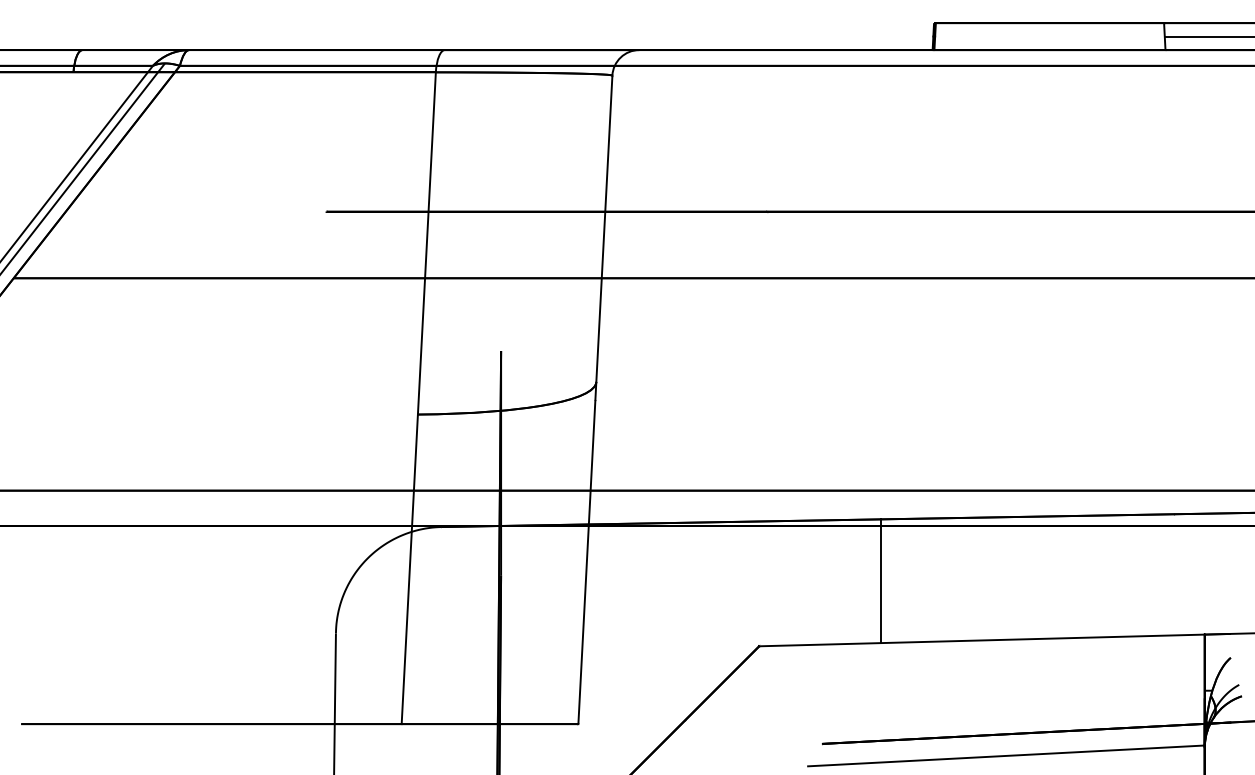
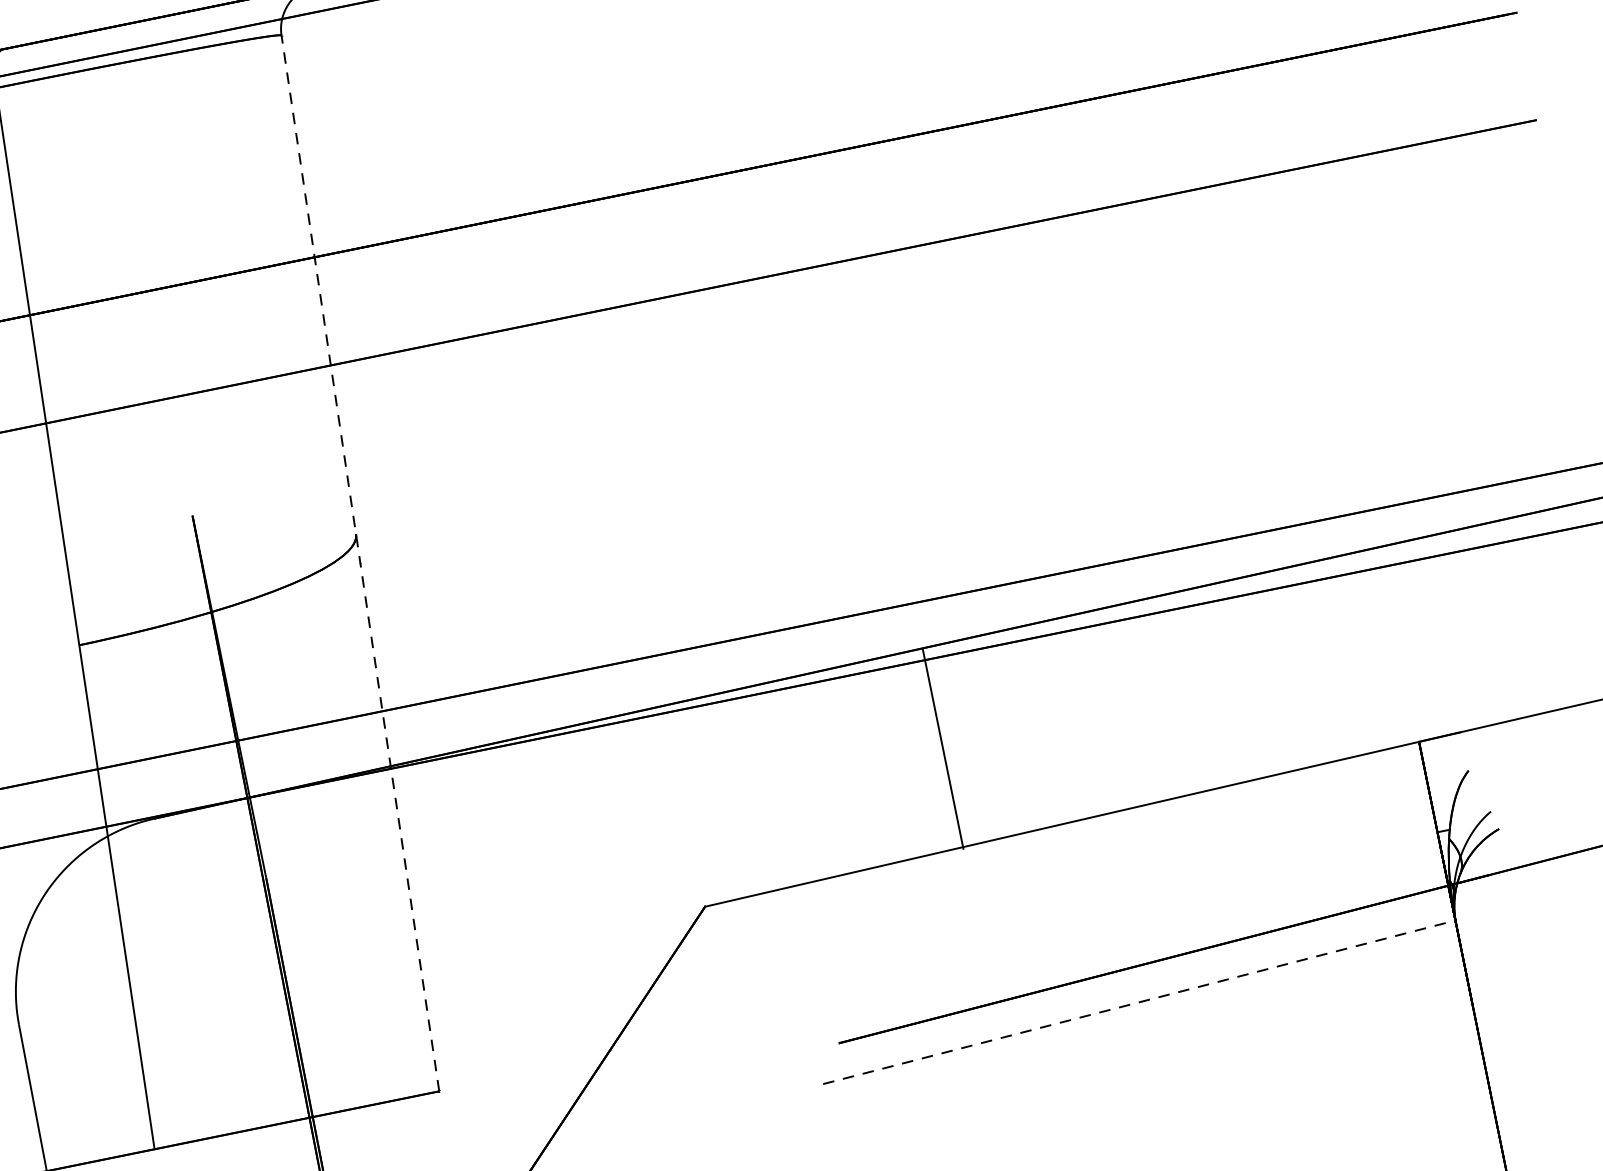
line: (595, 399) -> (360, 562), solid -> dashed
line: (881, 581) -> (943, 749), moved
line: (1006, 755) -> (1139, 1001), solid -> dashed

